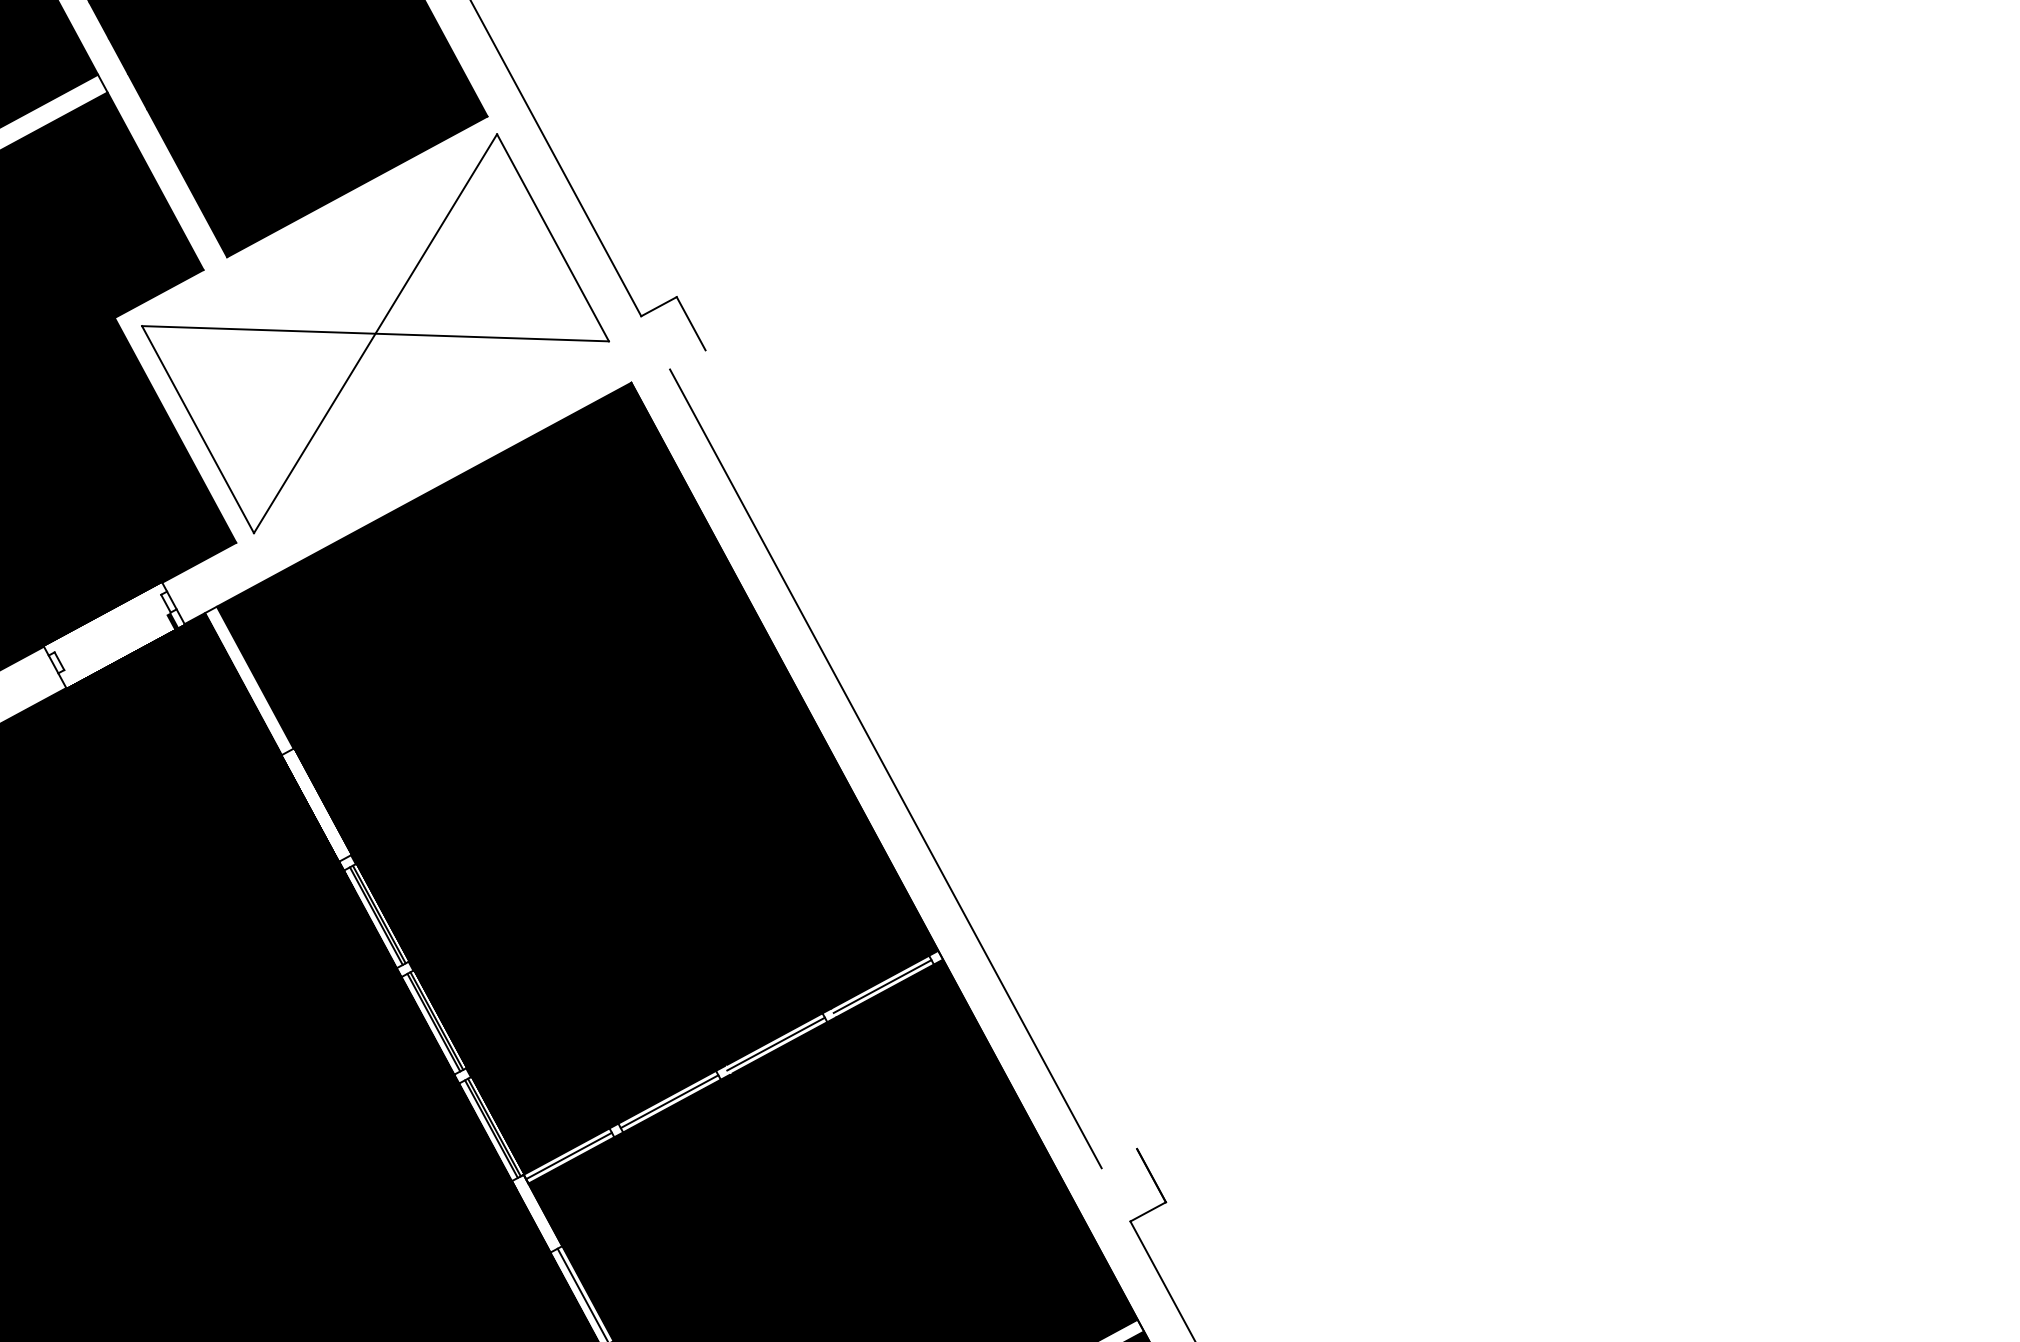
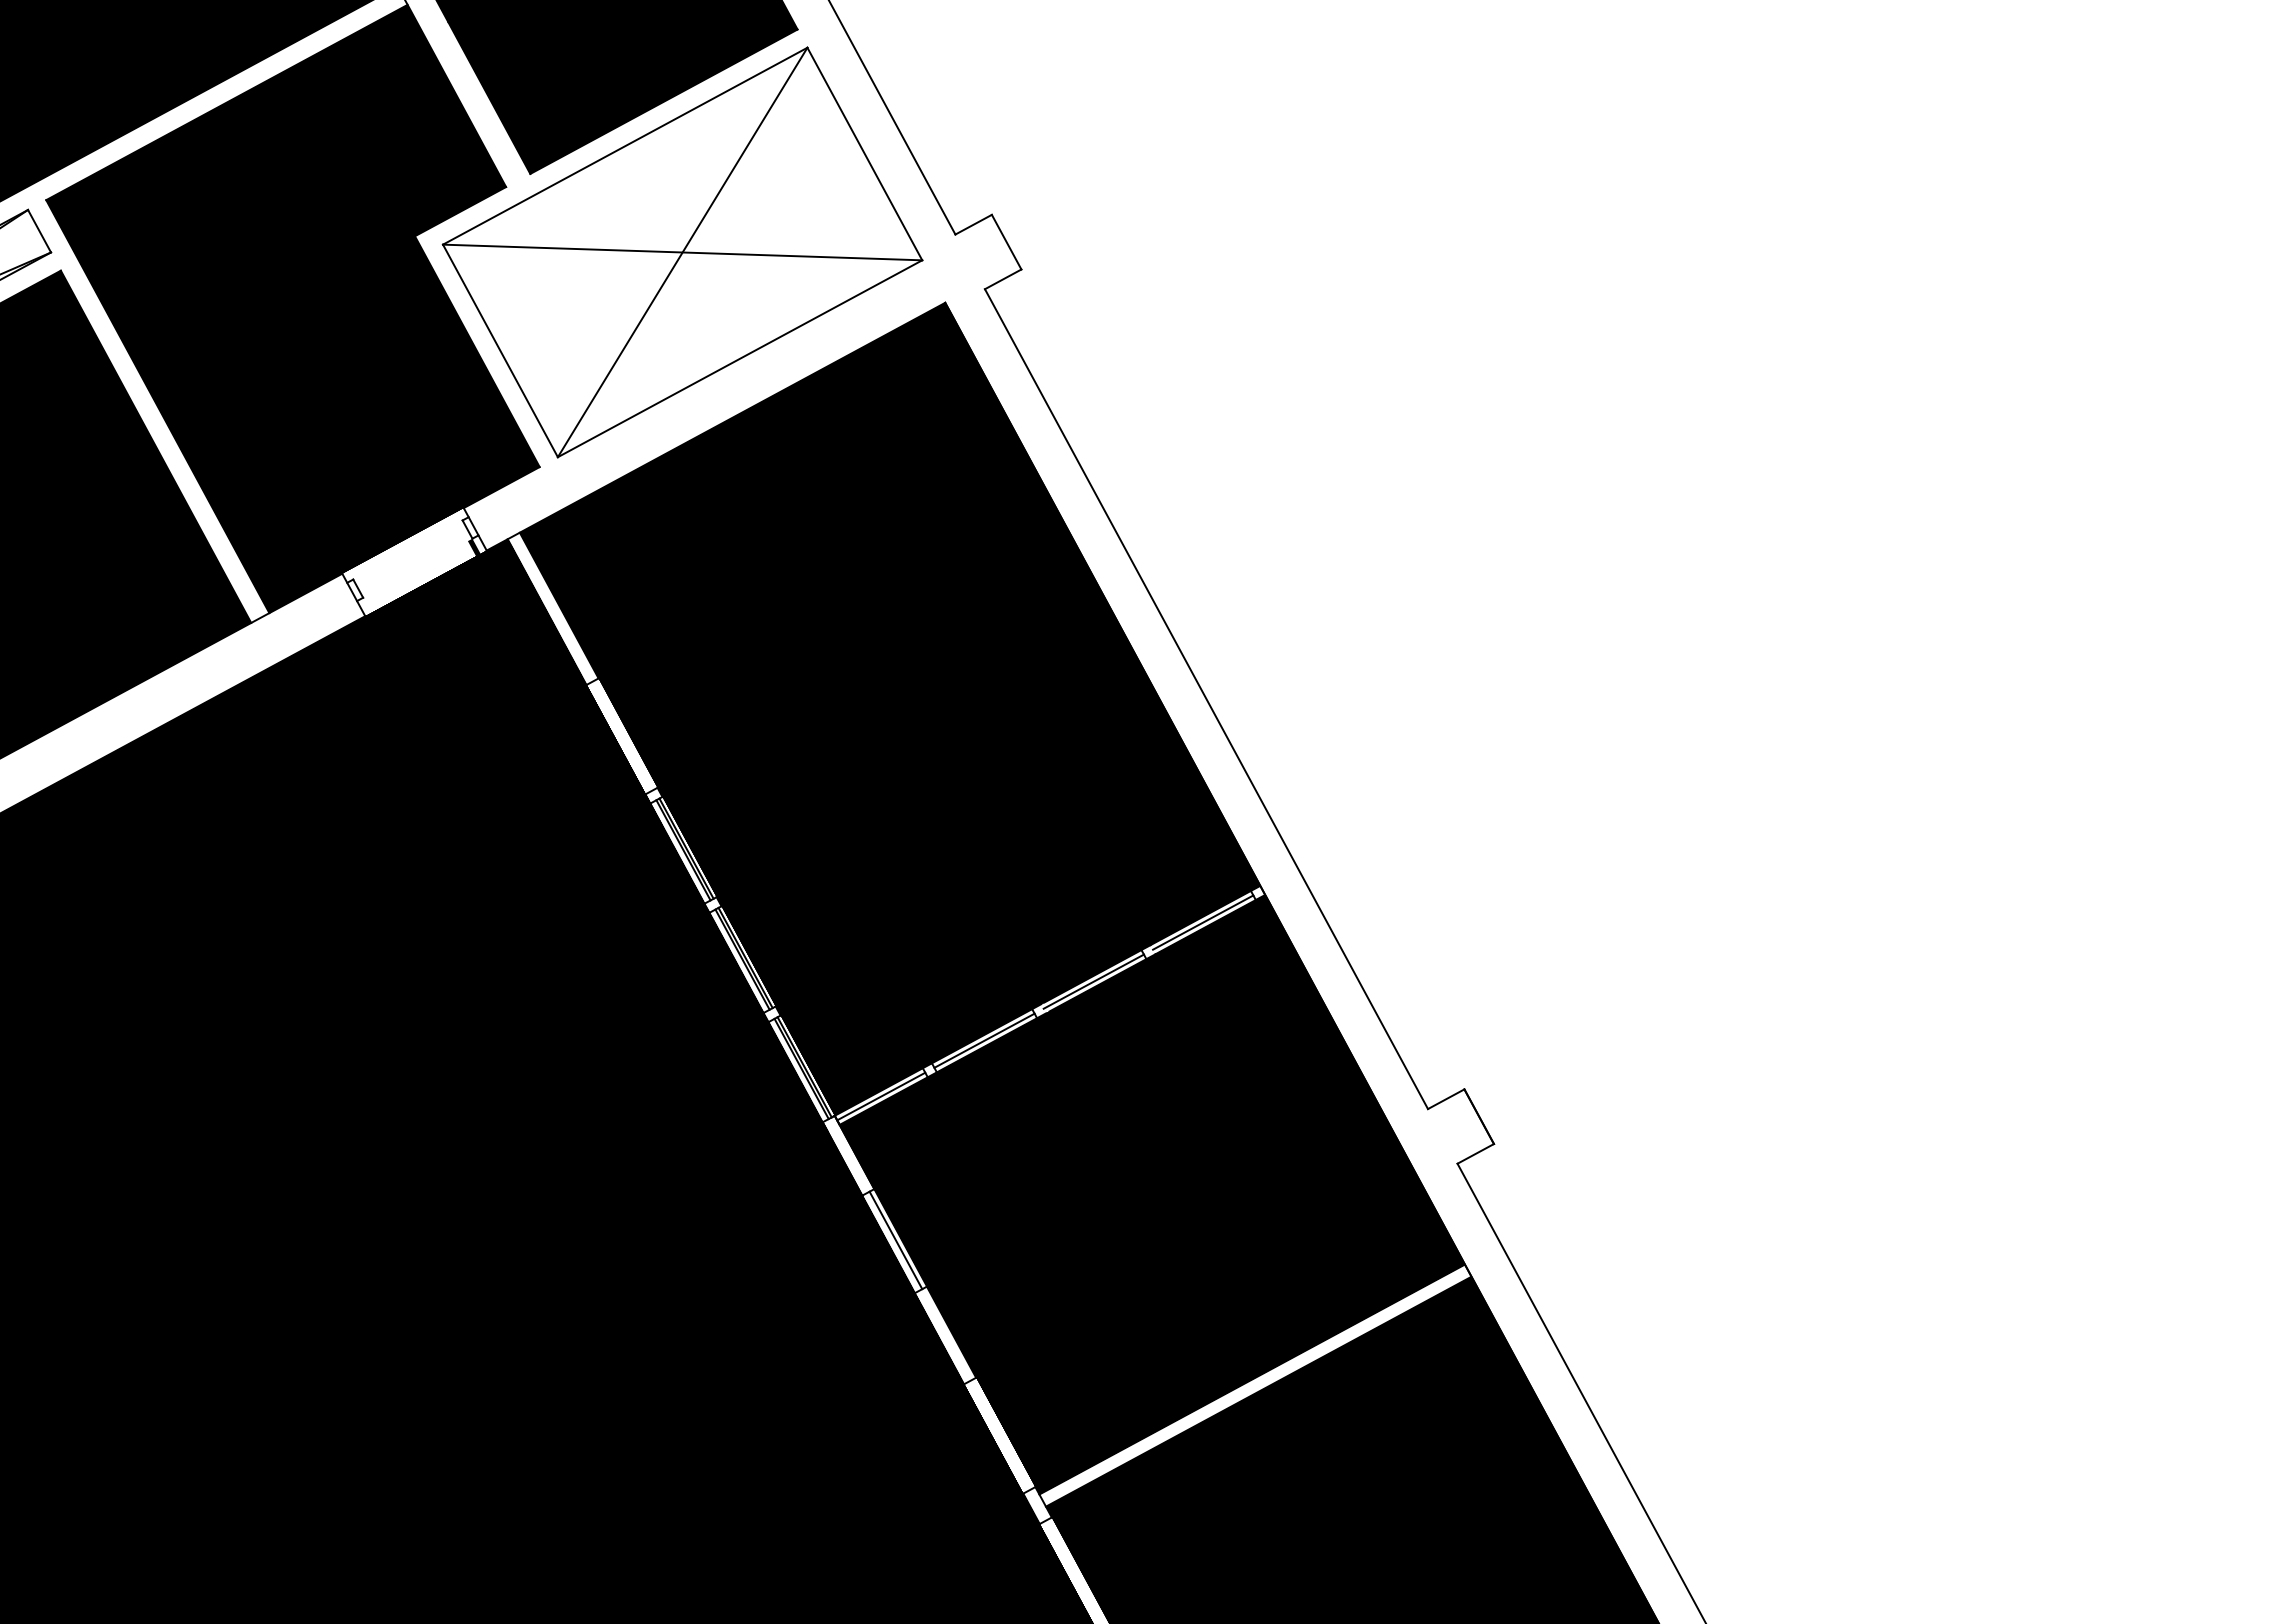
line: (319, 229) -> (625, 145), added
line: (687, 360) -> (1002, 279), added
line: (430, 437) -> (739, 358), added
line: (1119, 1158) -> (1446, 1099), added

